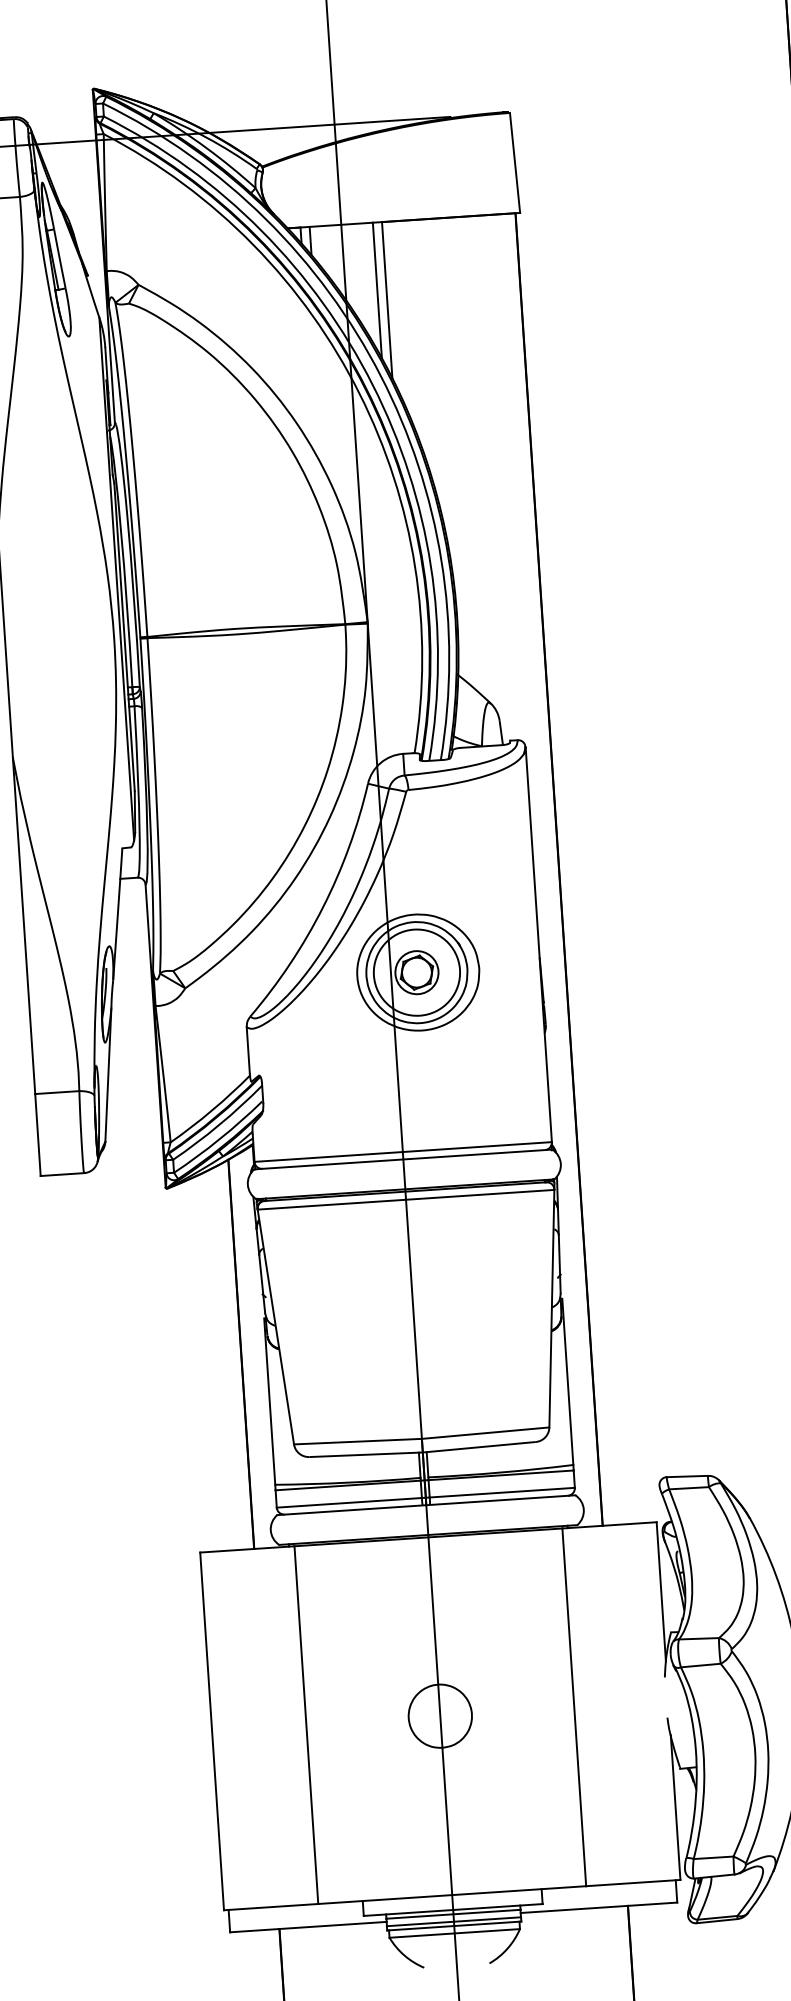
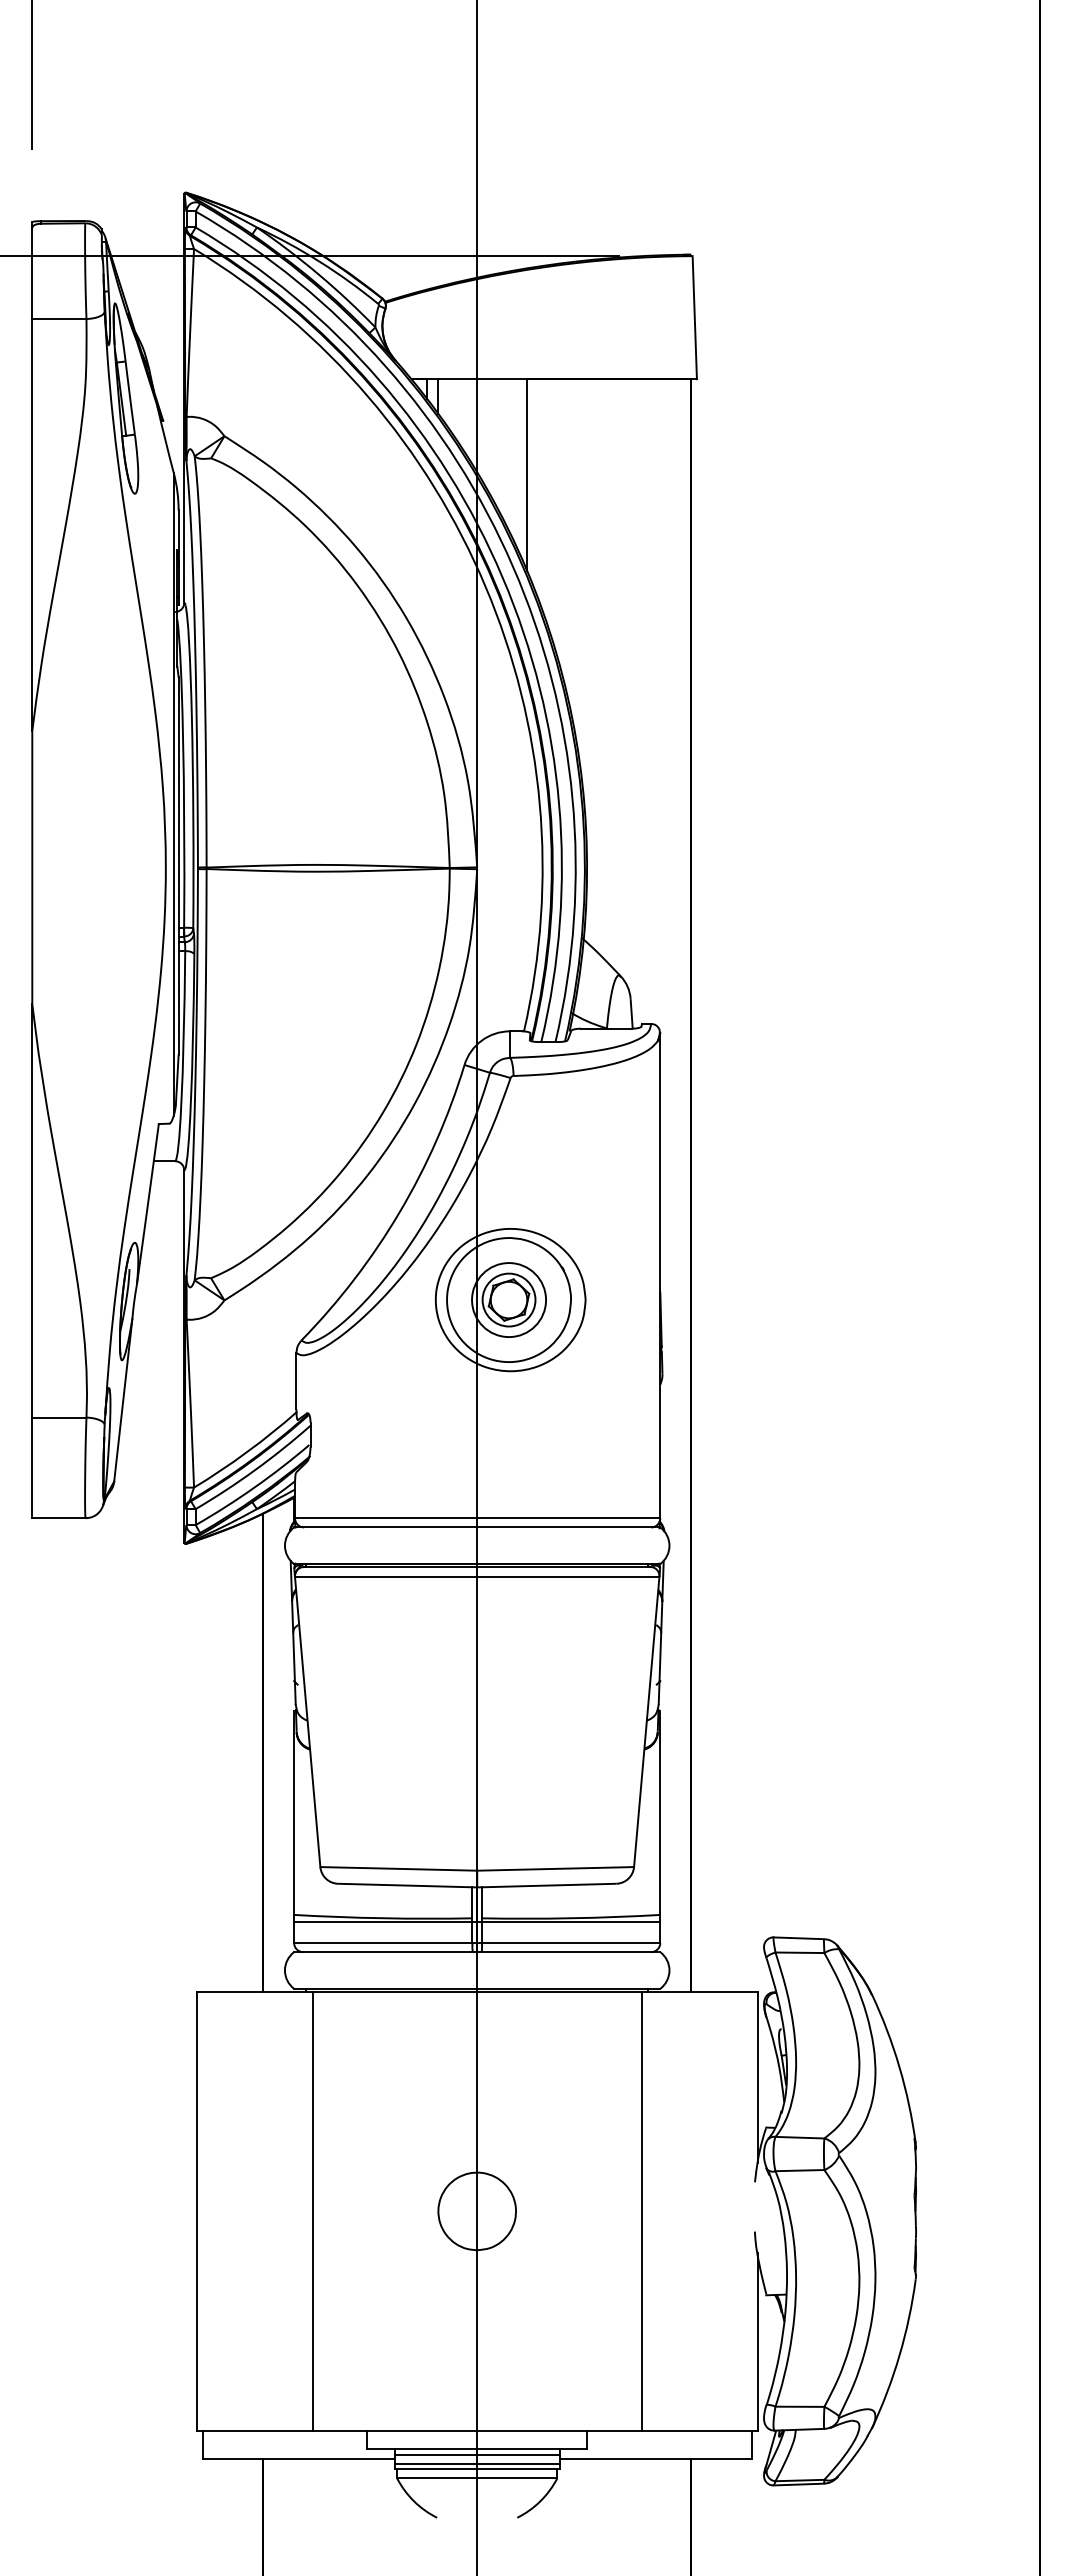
line: (377, 290) -> (516, 462), removed
circle: (416, 972) -> (508, 1299), size x0.7

